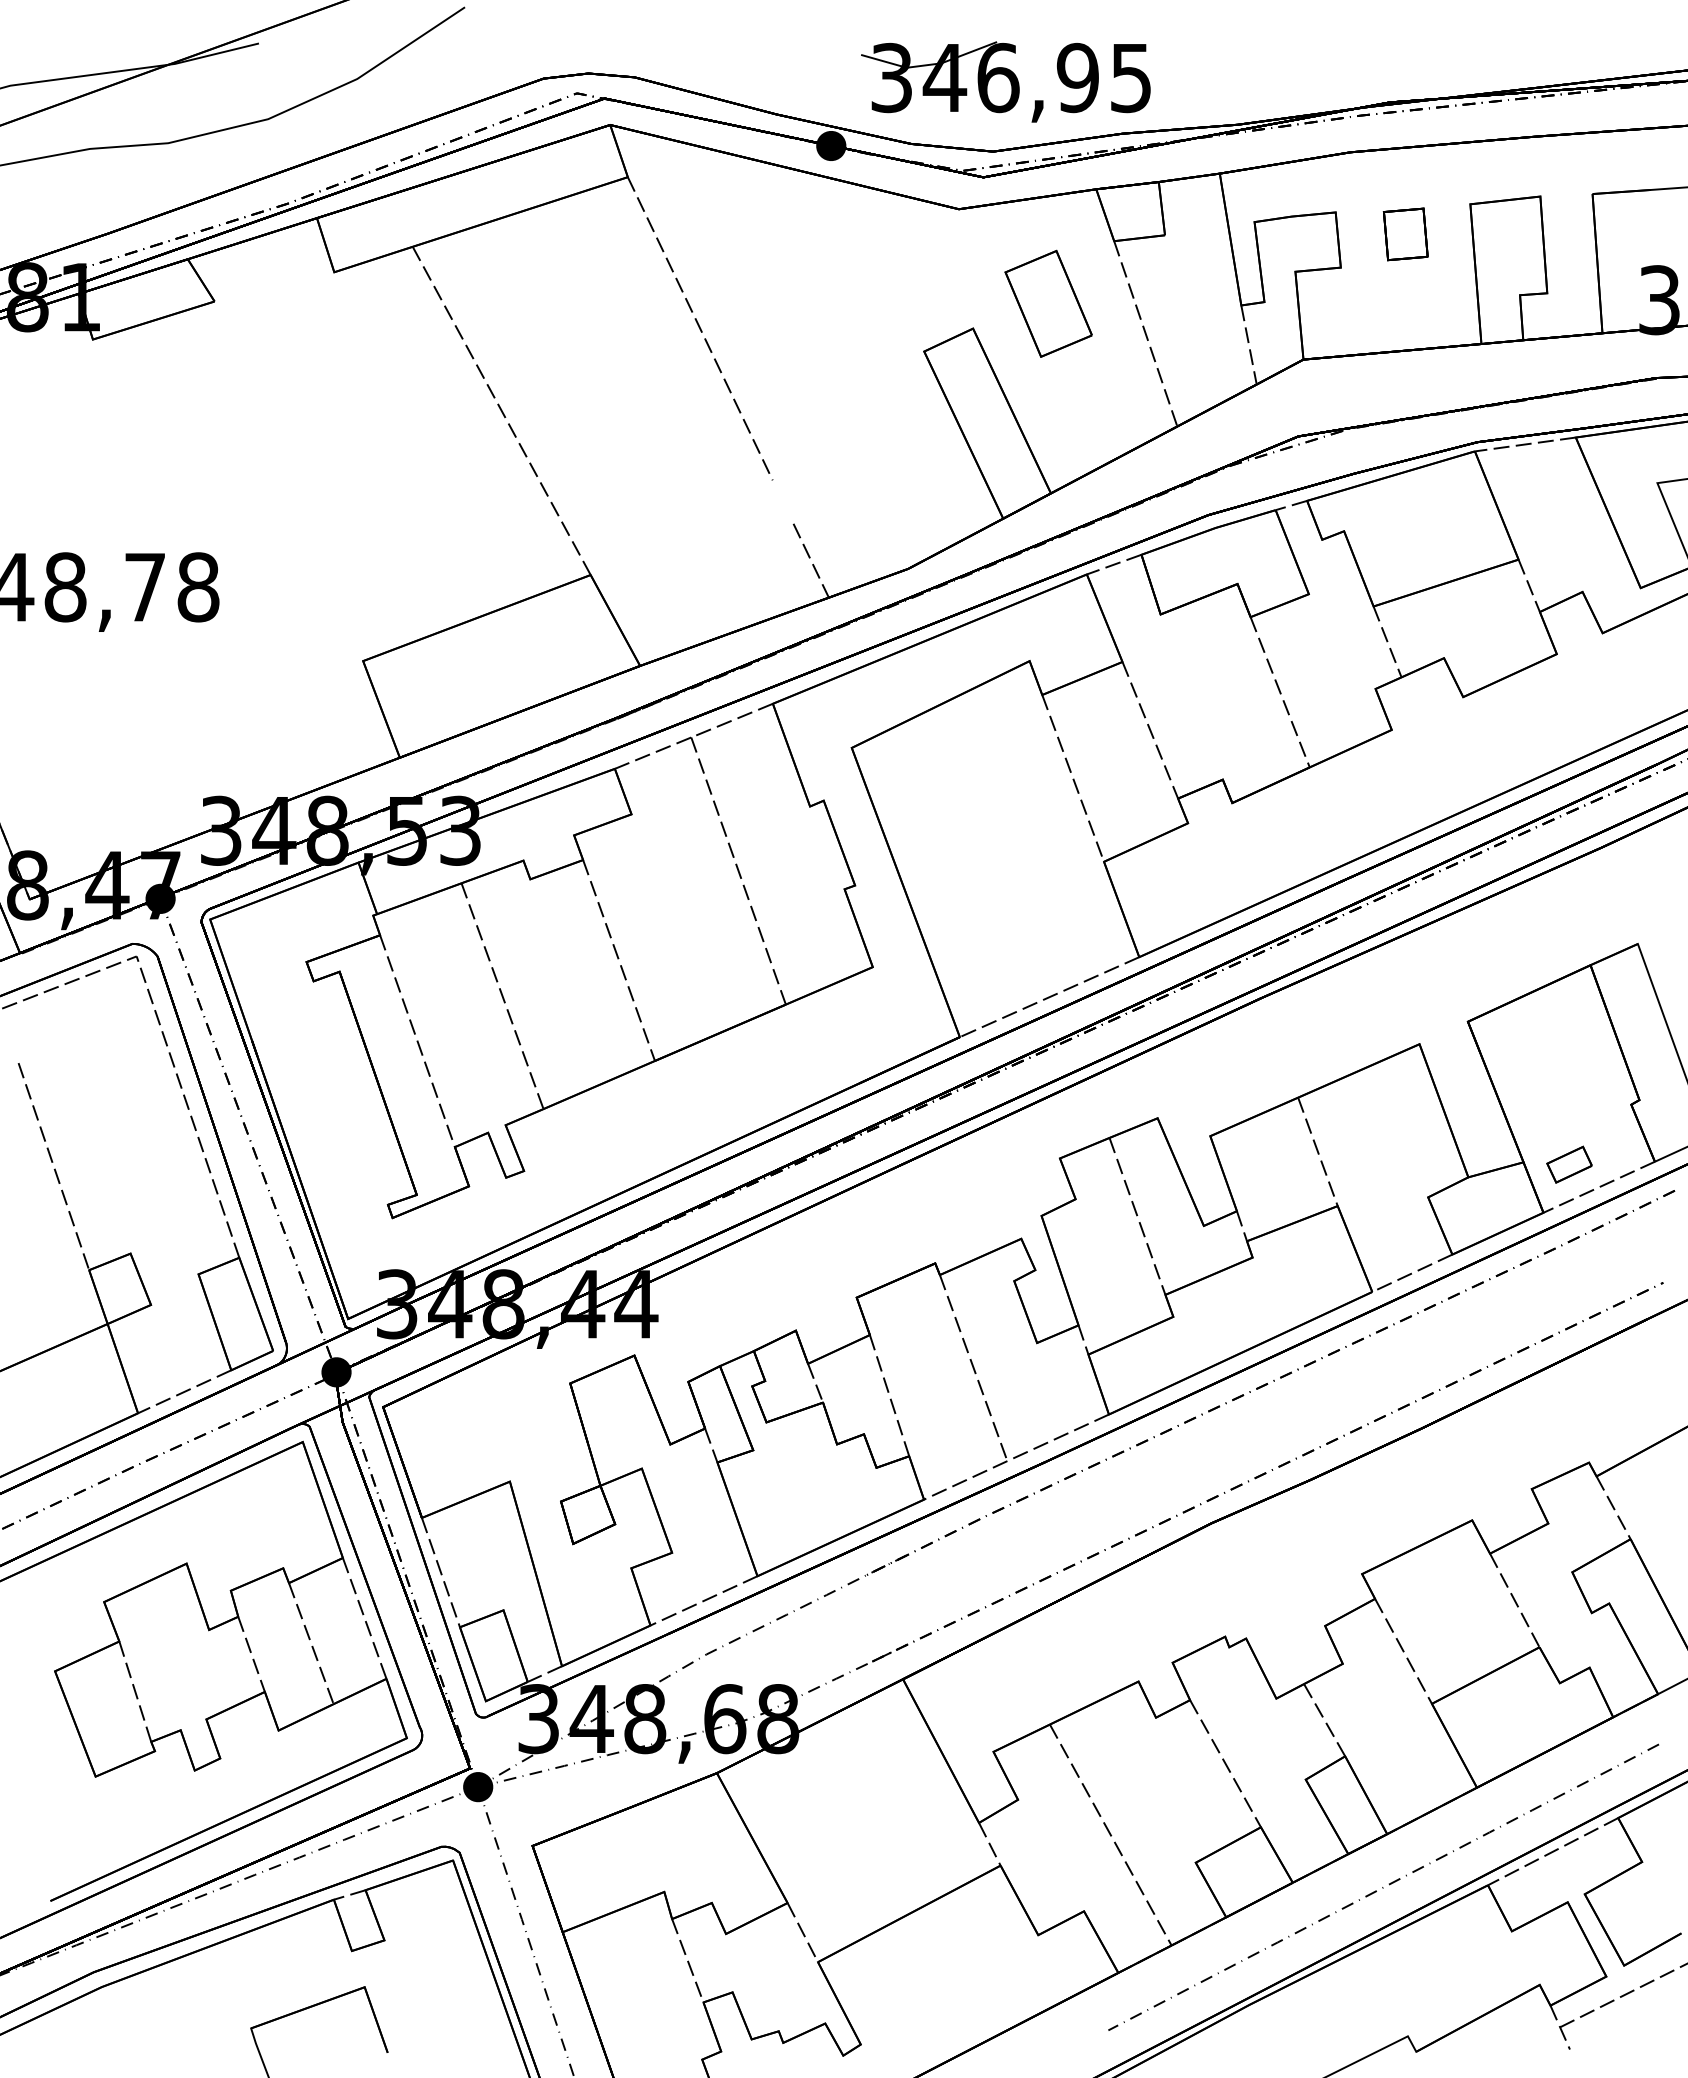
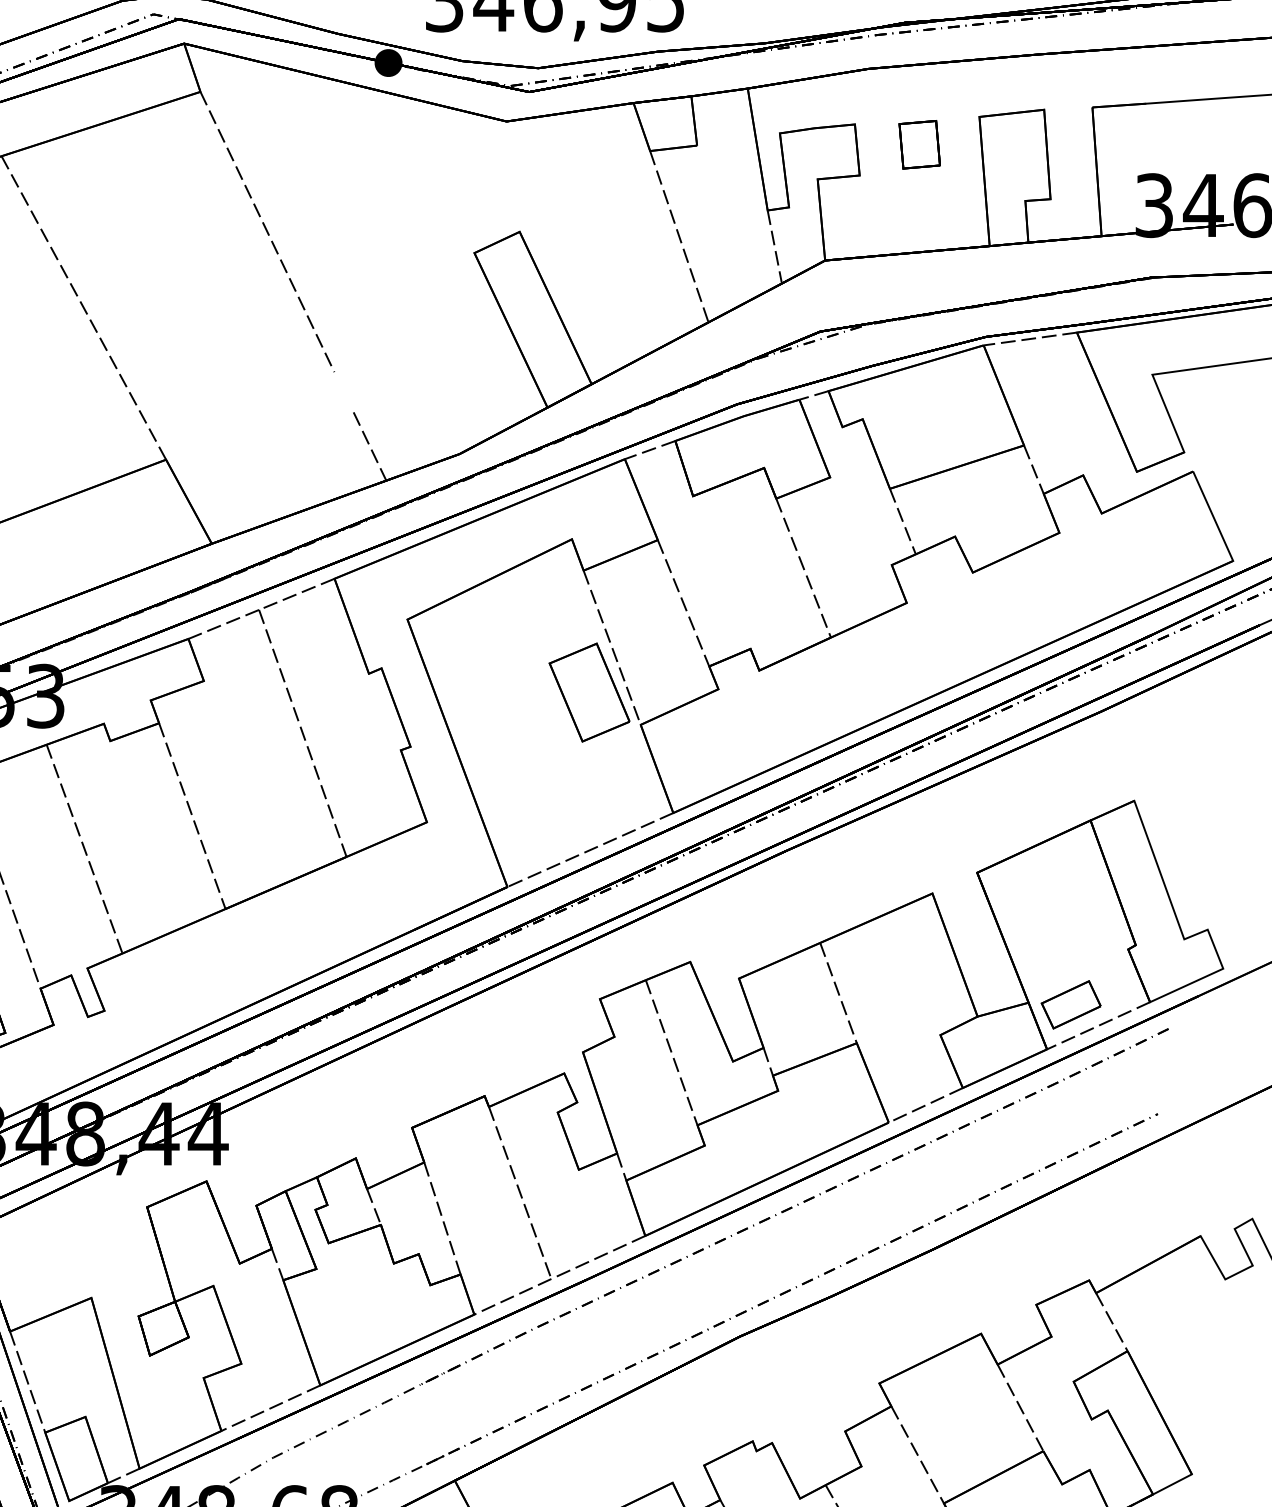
part: (1048, 303) -> (589, 692), moved
part: (1569, 1164) -> (1071, 1004), size x1.43

